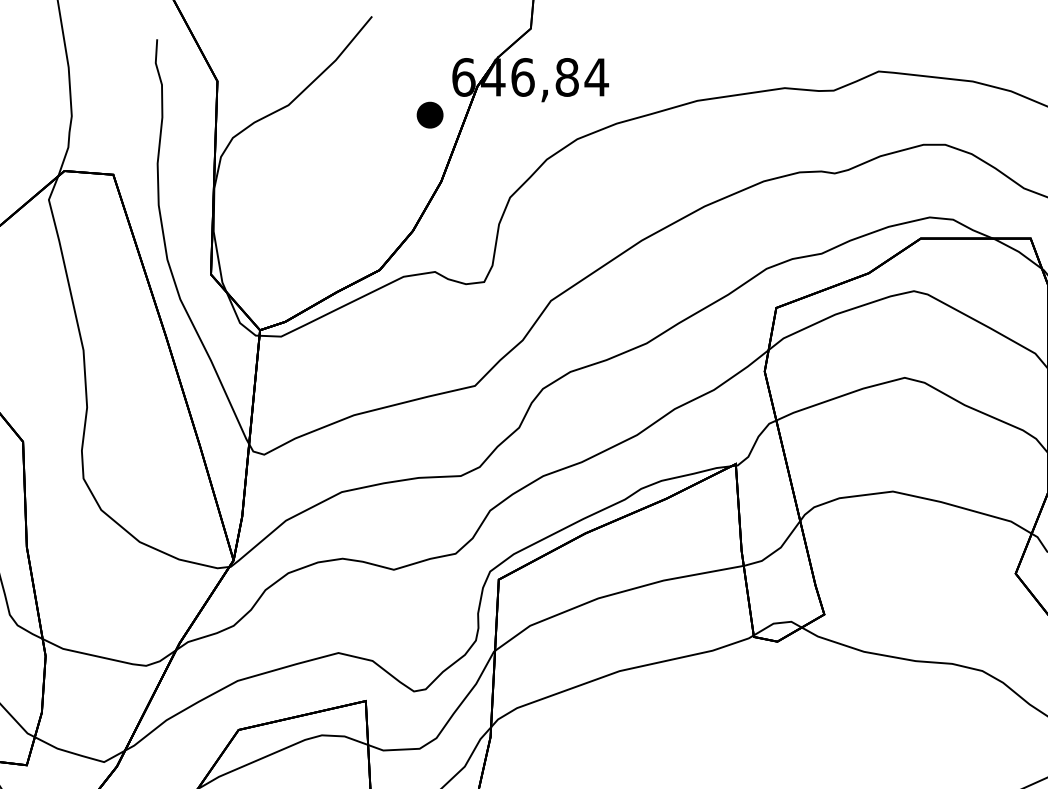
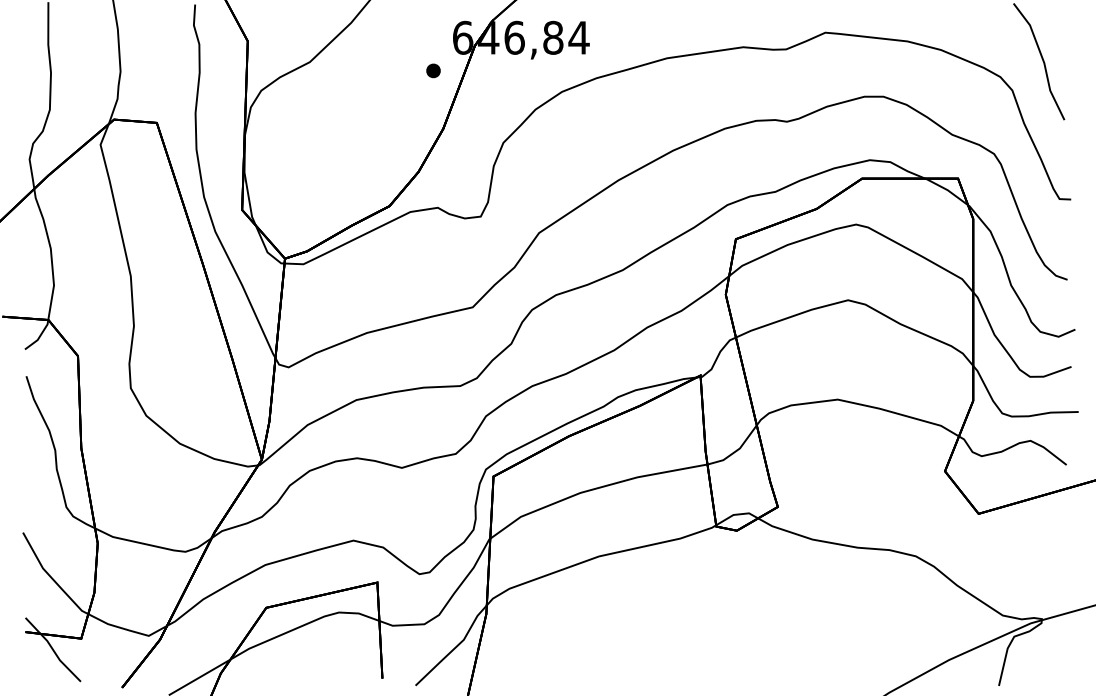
part: (430, 114) -> (433, 70), size x0.62

